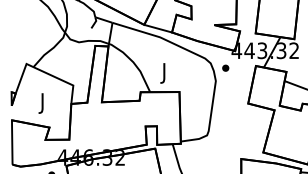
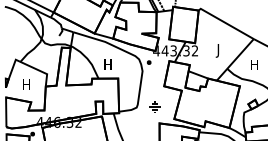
text: (163, 72) -> (107, 65), J -> H
text: (42, 103) -> (26, 86), J -> H
part: (233, 133) -> (154, 106), added

